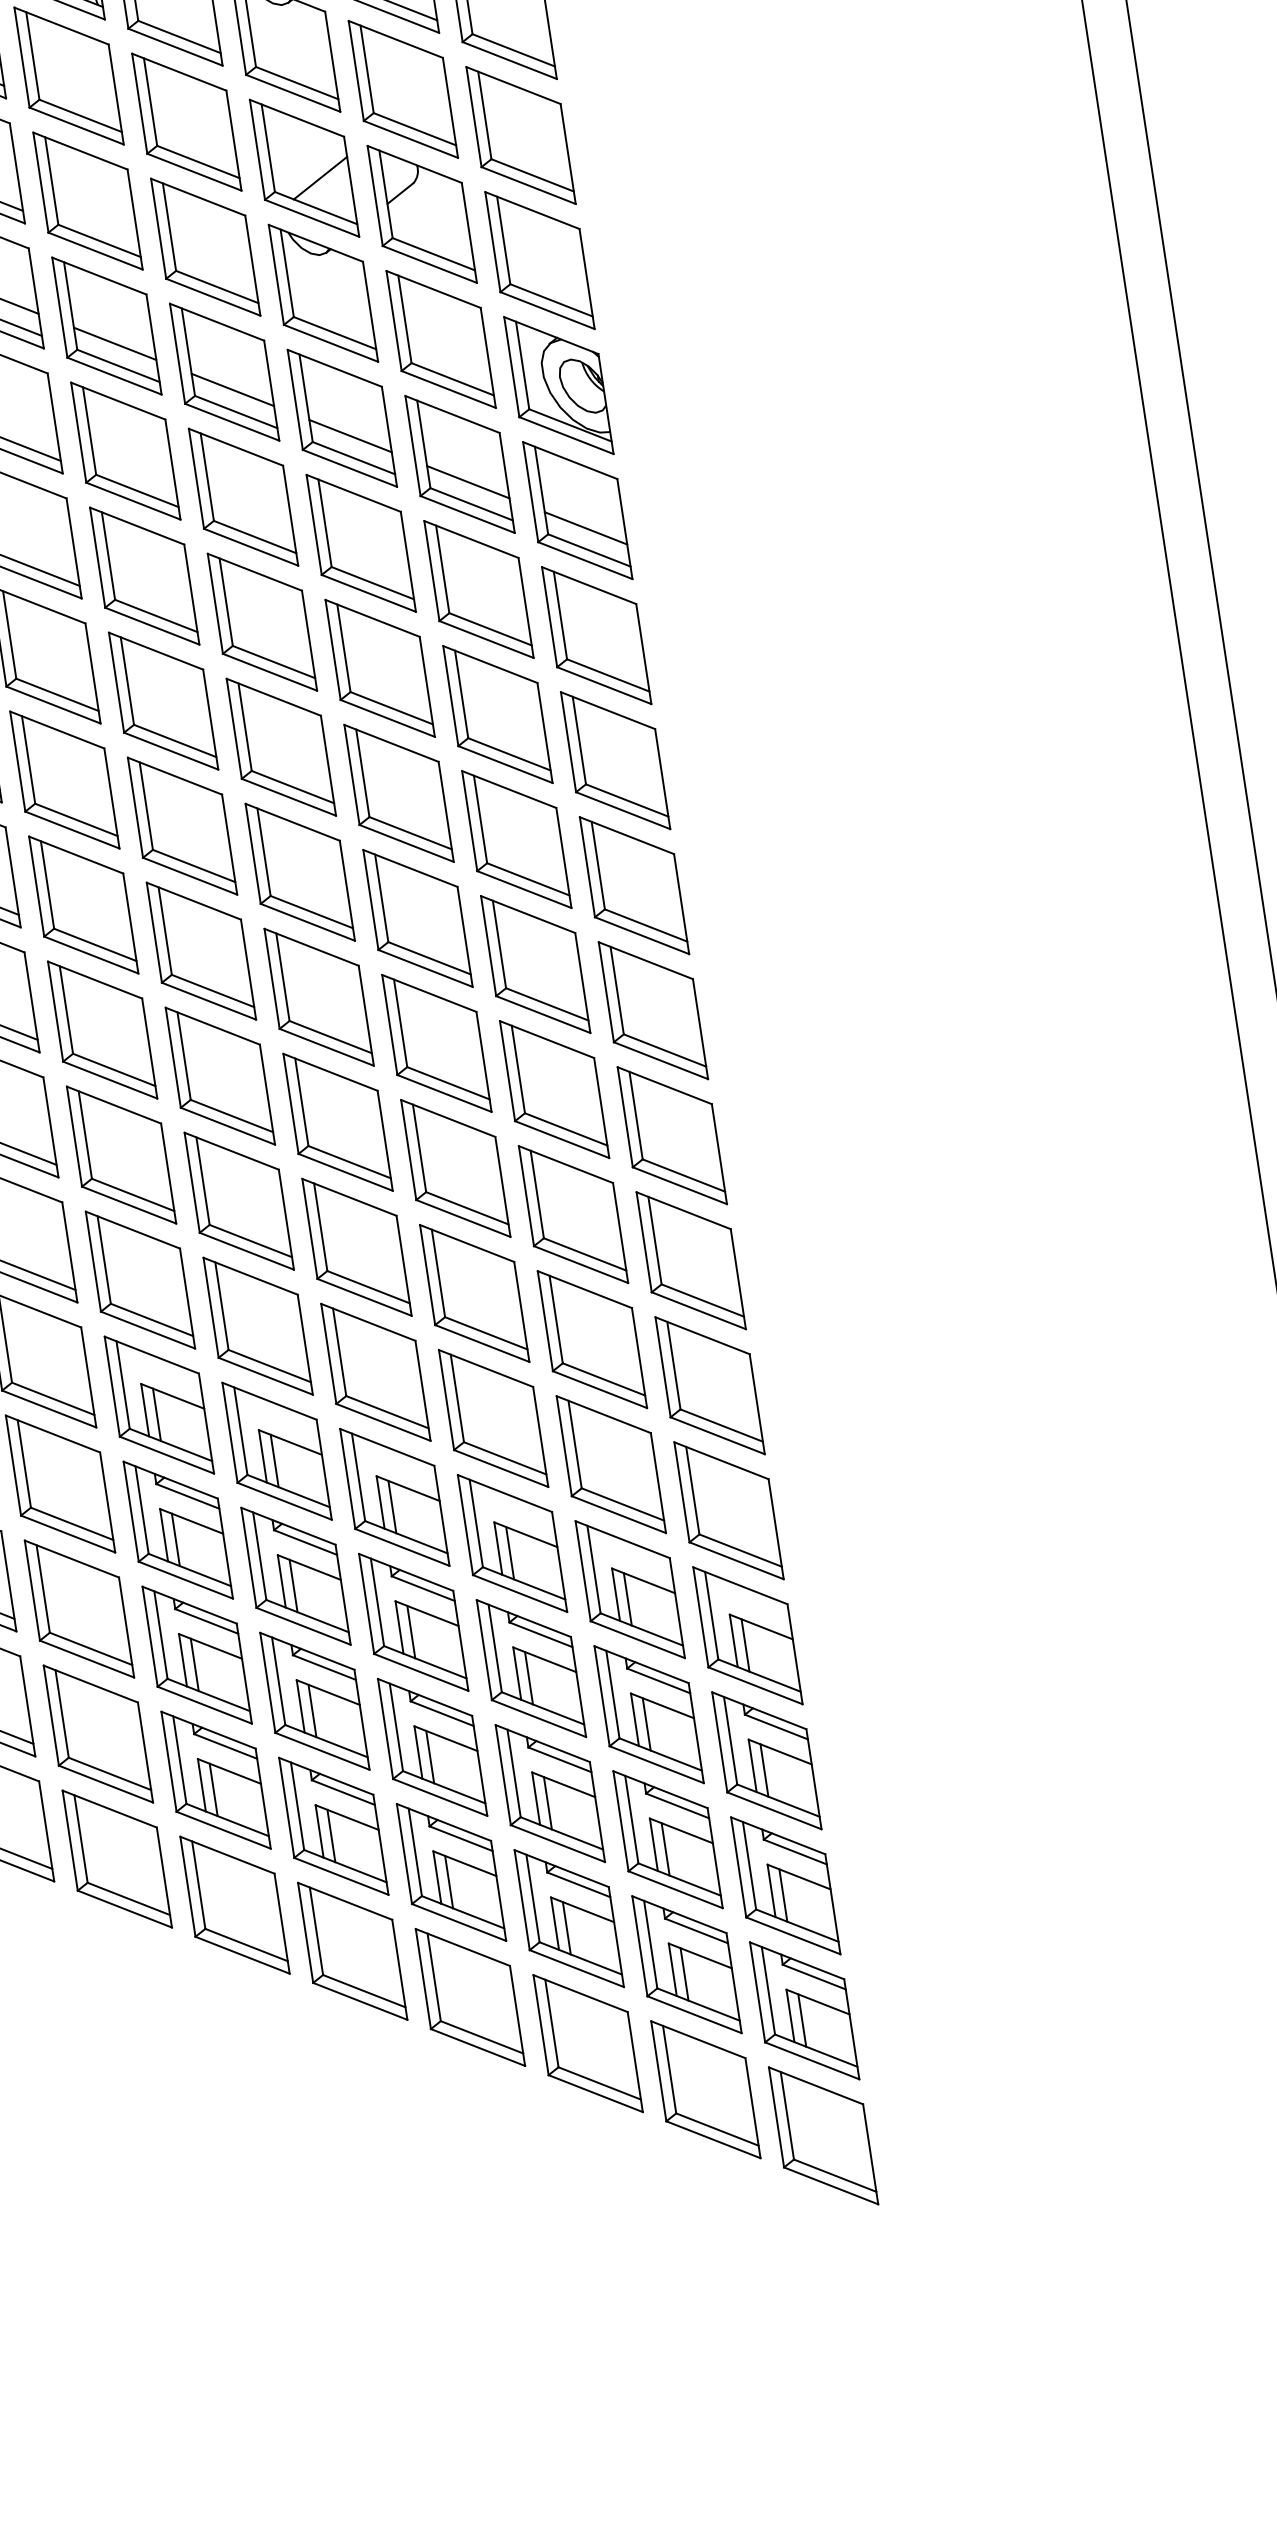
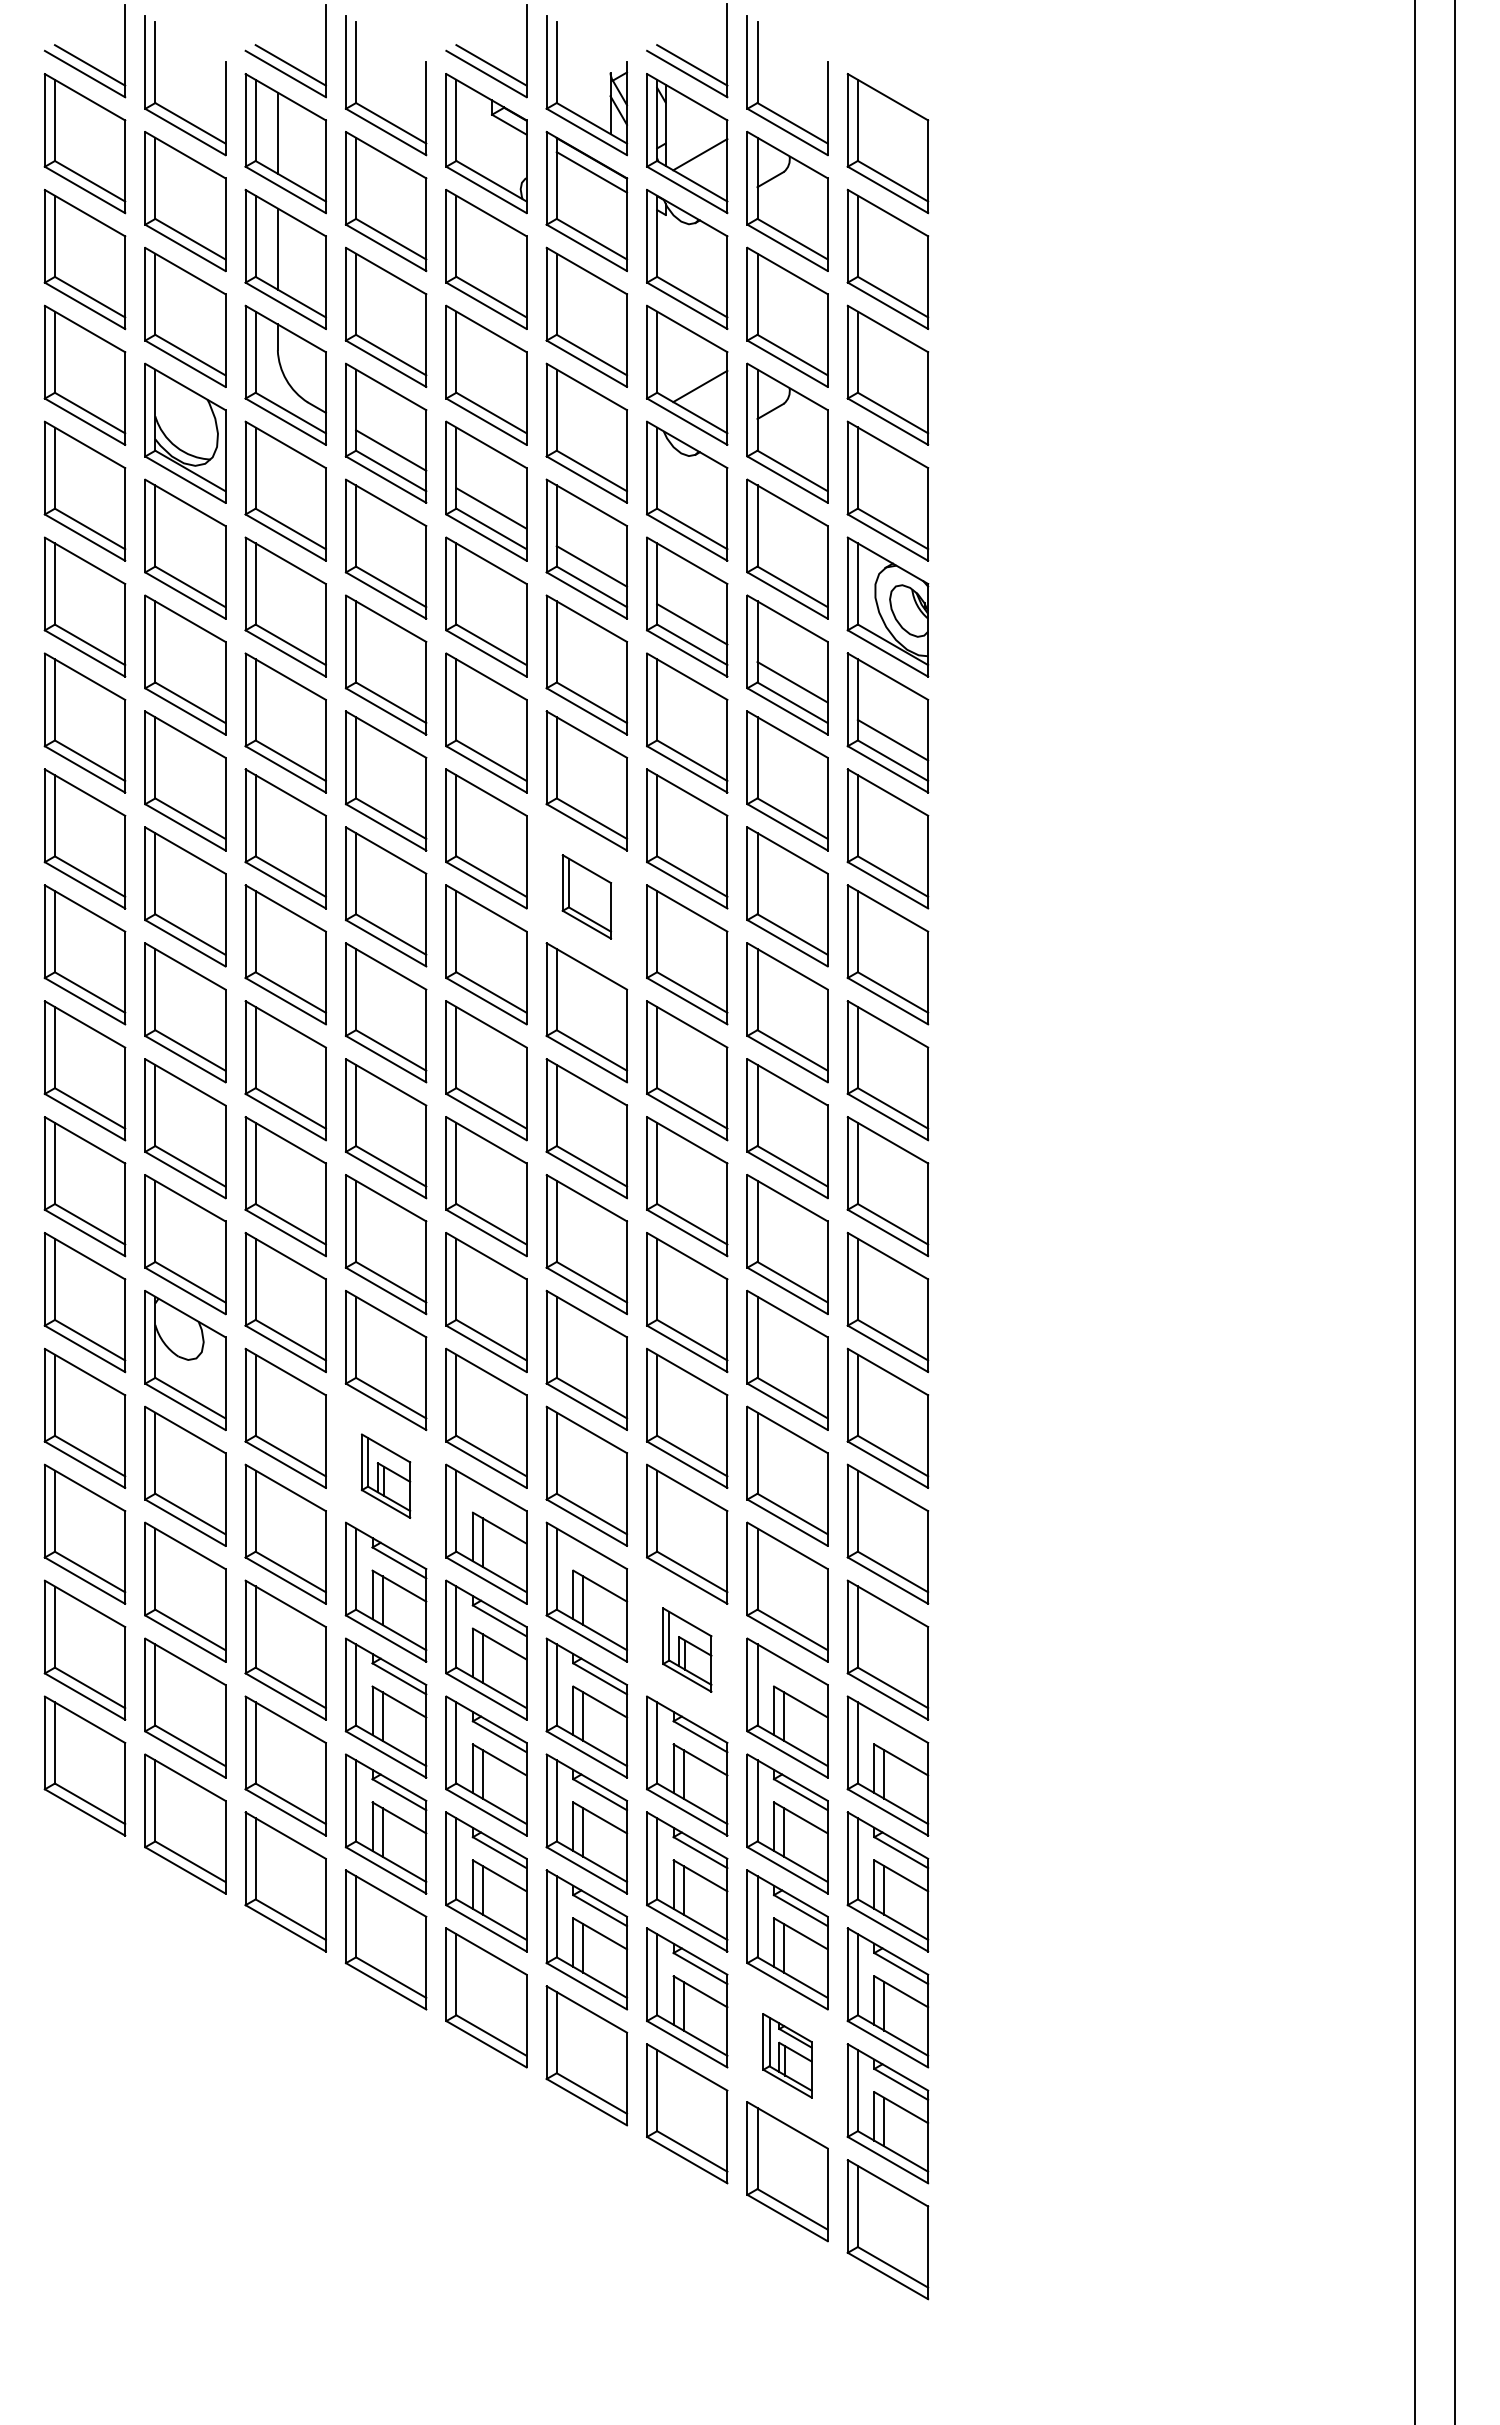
part: (280, 746) -> (586, 896), size x0.6
part: (158, 1404) -> (385, 1475), size x0.6
part: (512, 1542) -> (687, 1649), size x0.6
part: (686, 1964) -> (787, 2055), size x0.6

